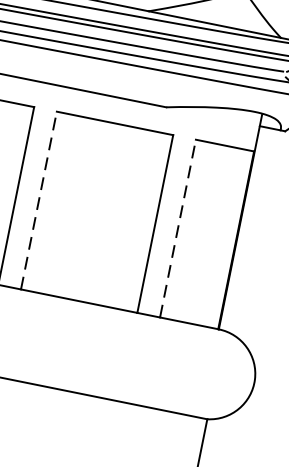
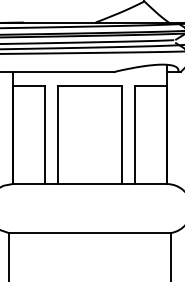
line: (38, 199) -> (57, 134), dashed -> solid
line: (178, 227) -> (134, 134), dashed -> solid

